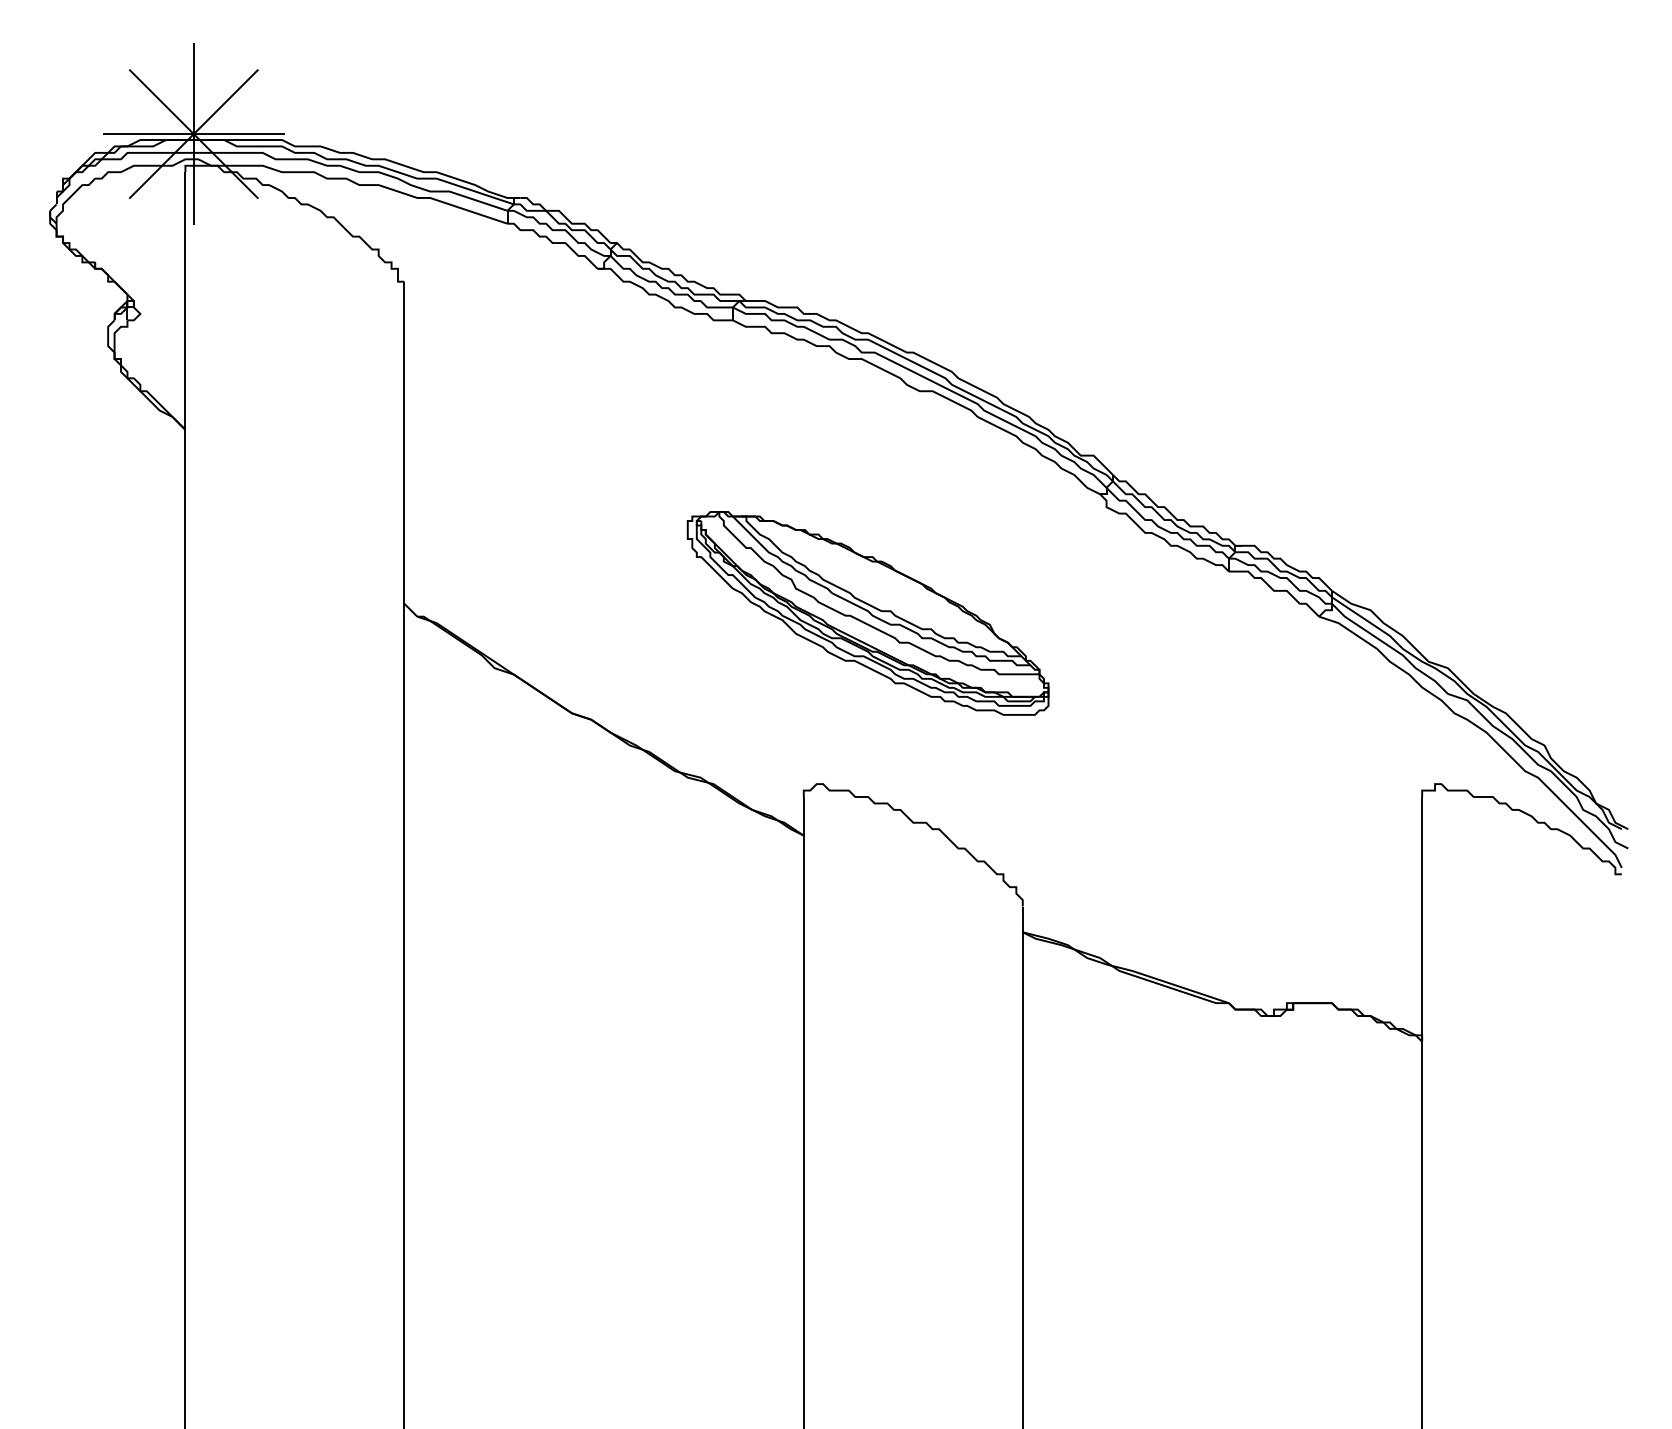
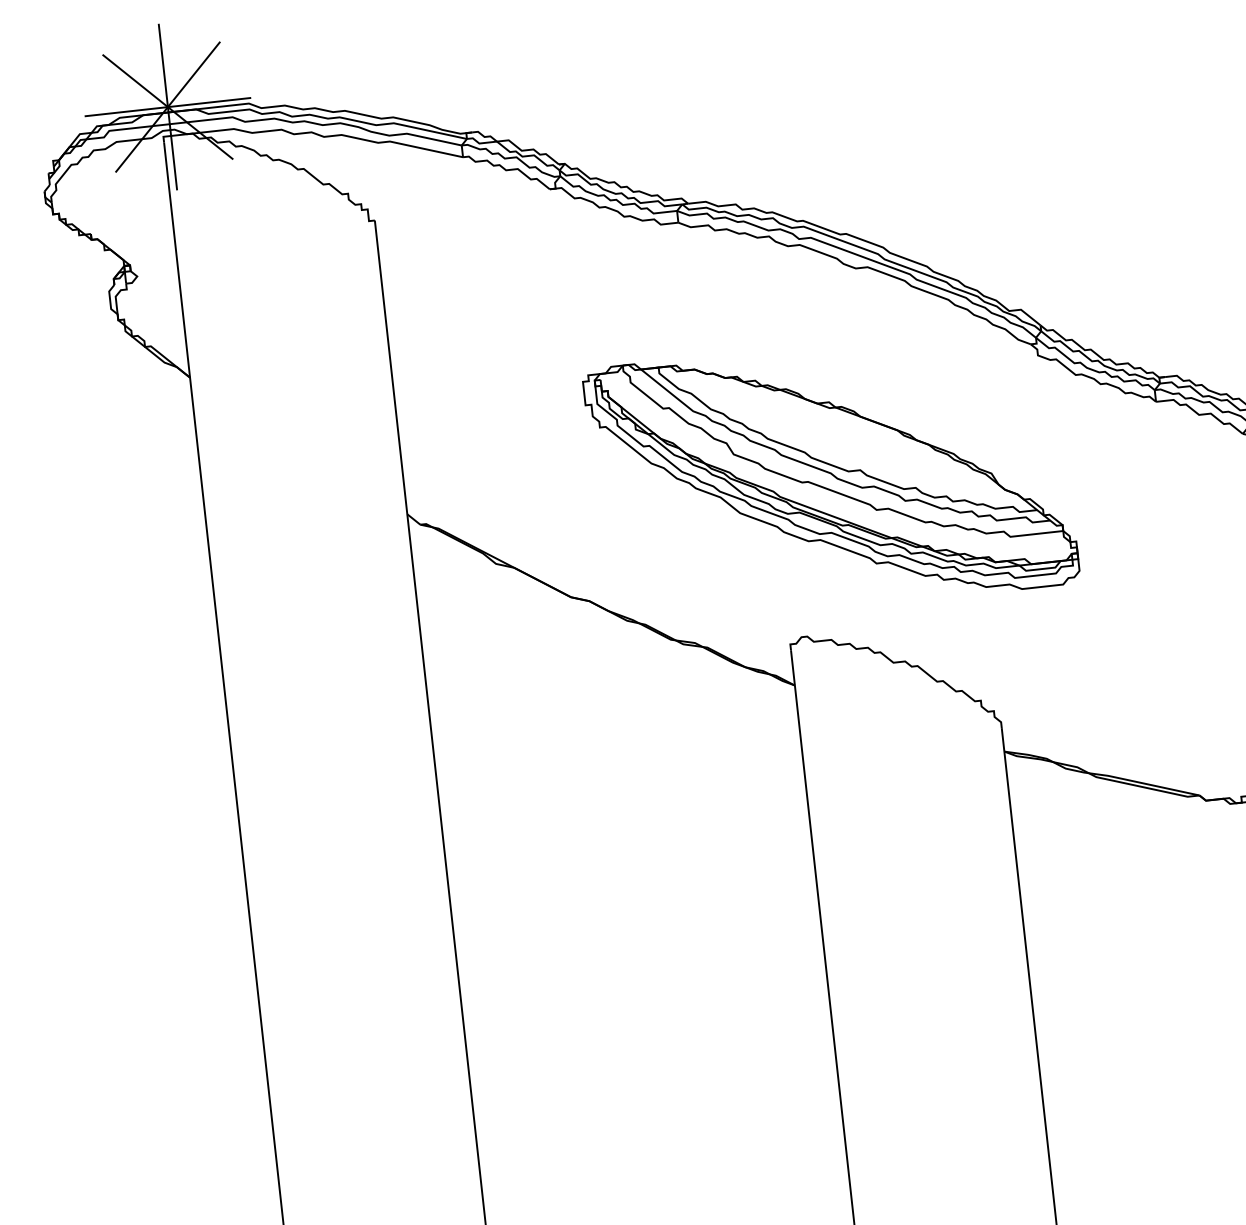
part: (867, 613) -> (830, 476), size x1.43

